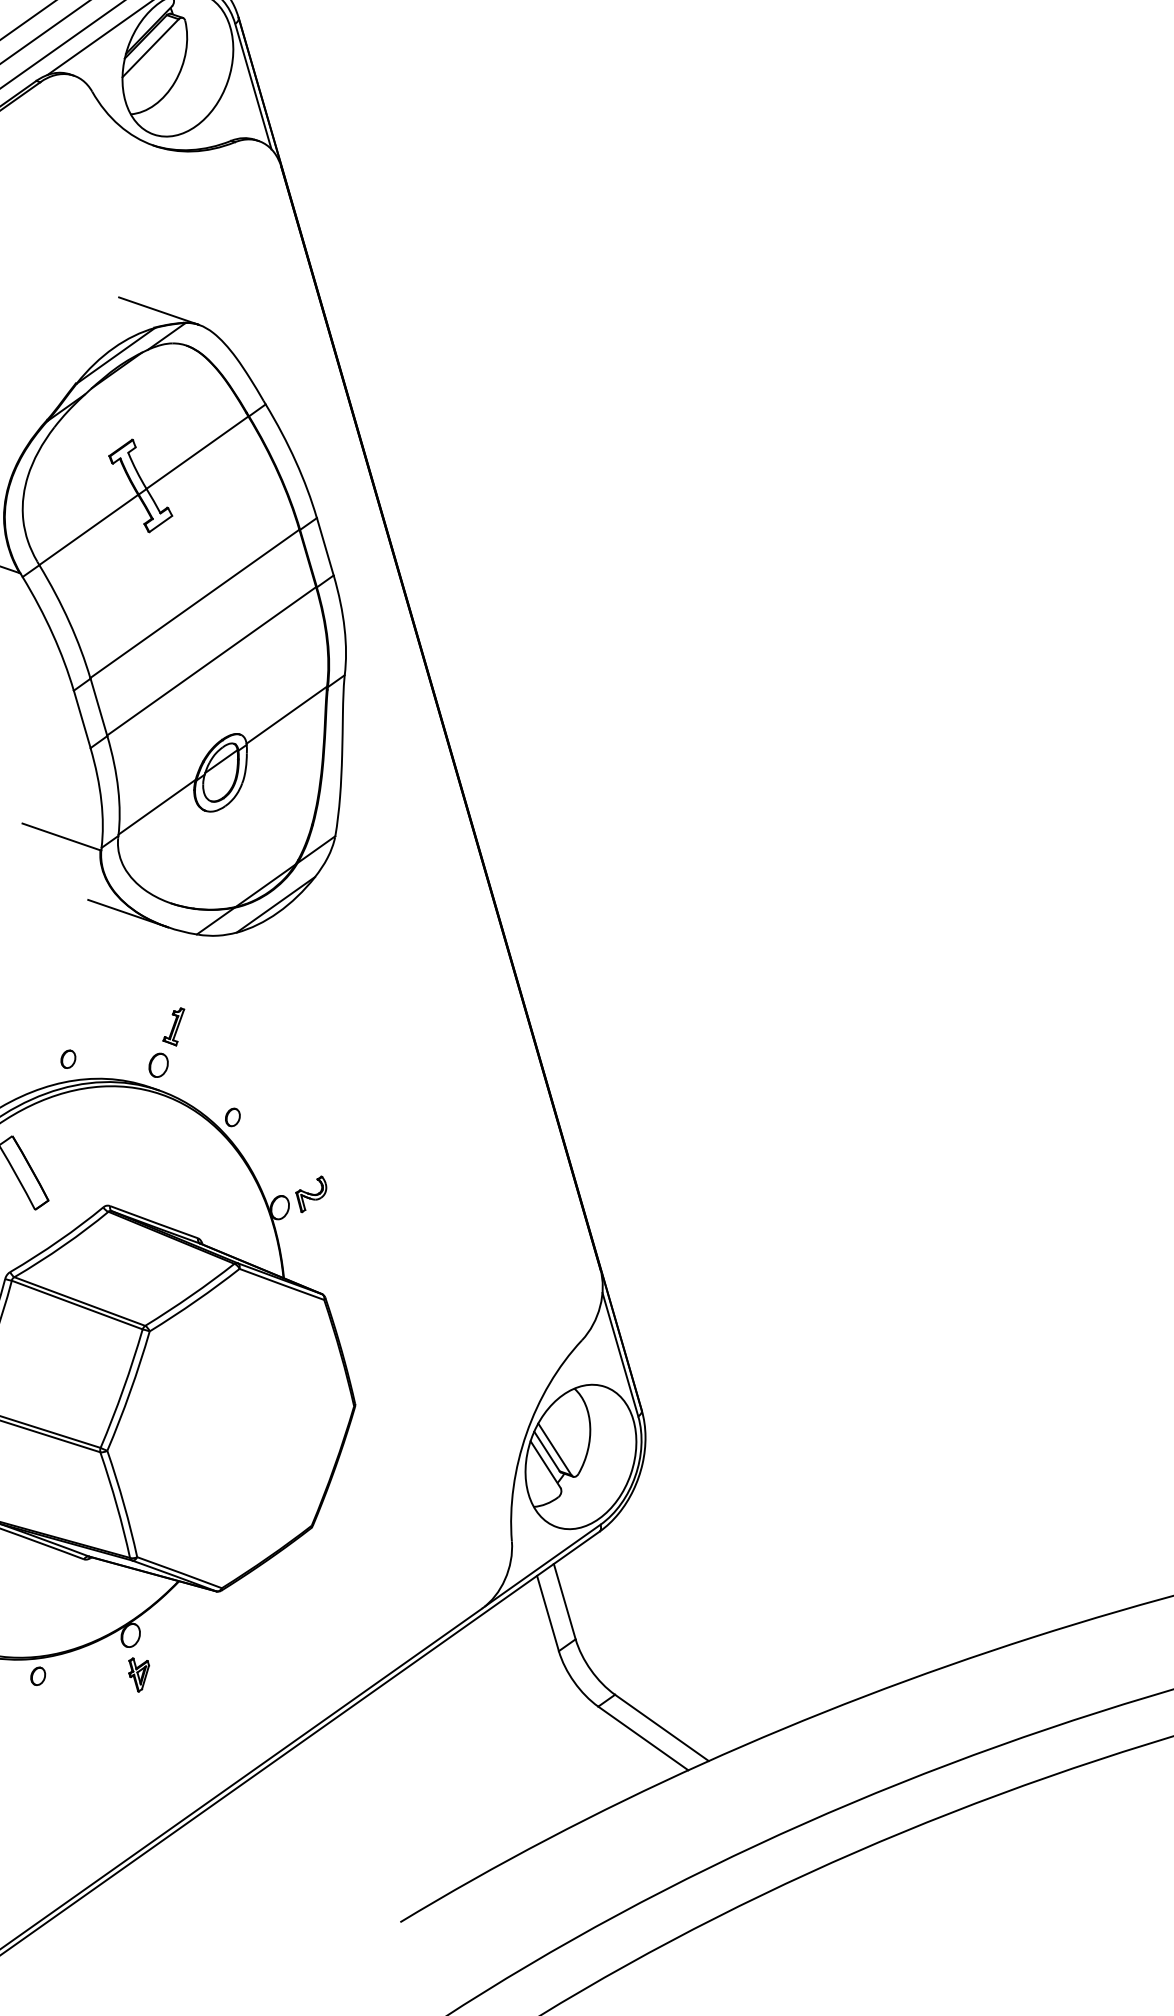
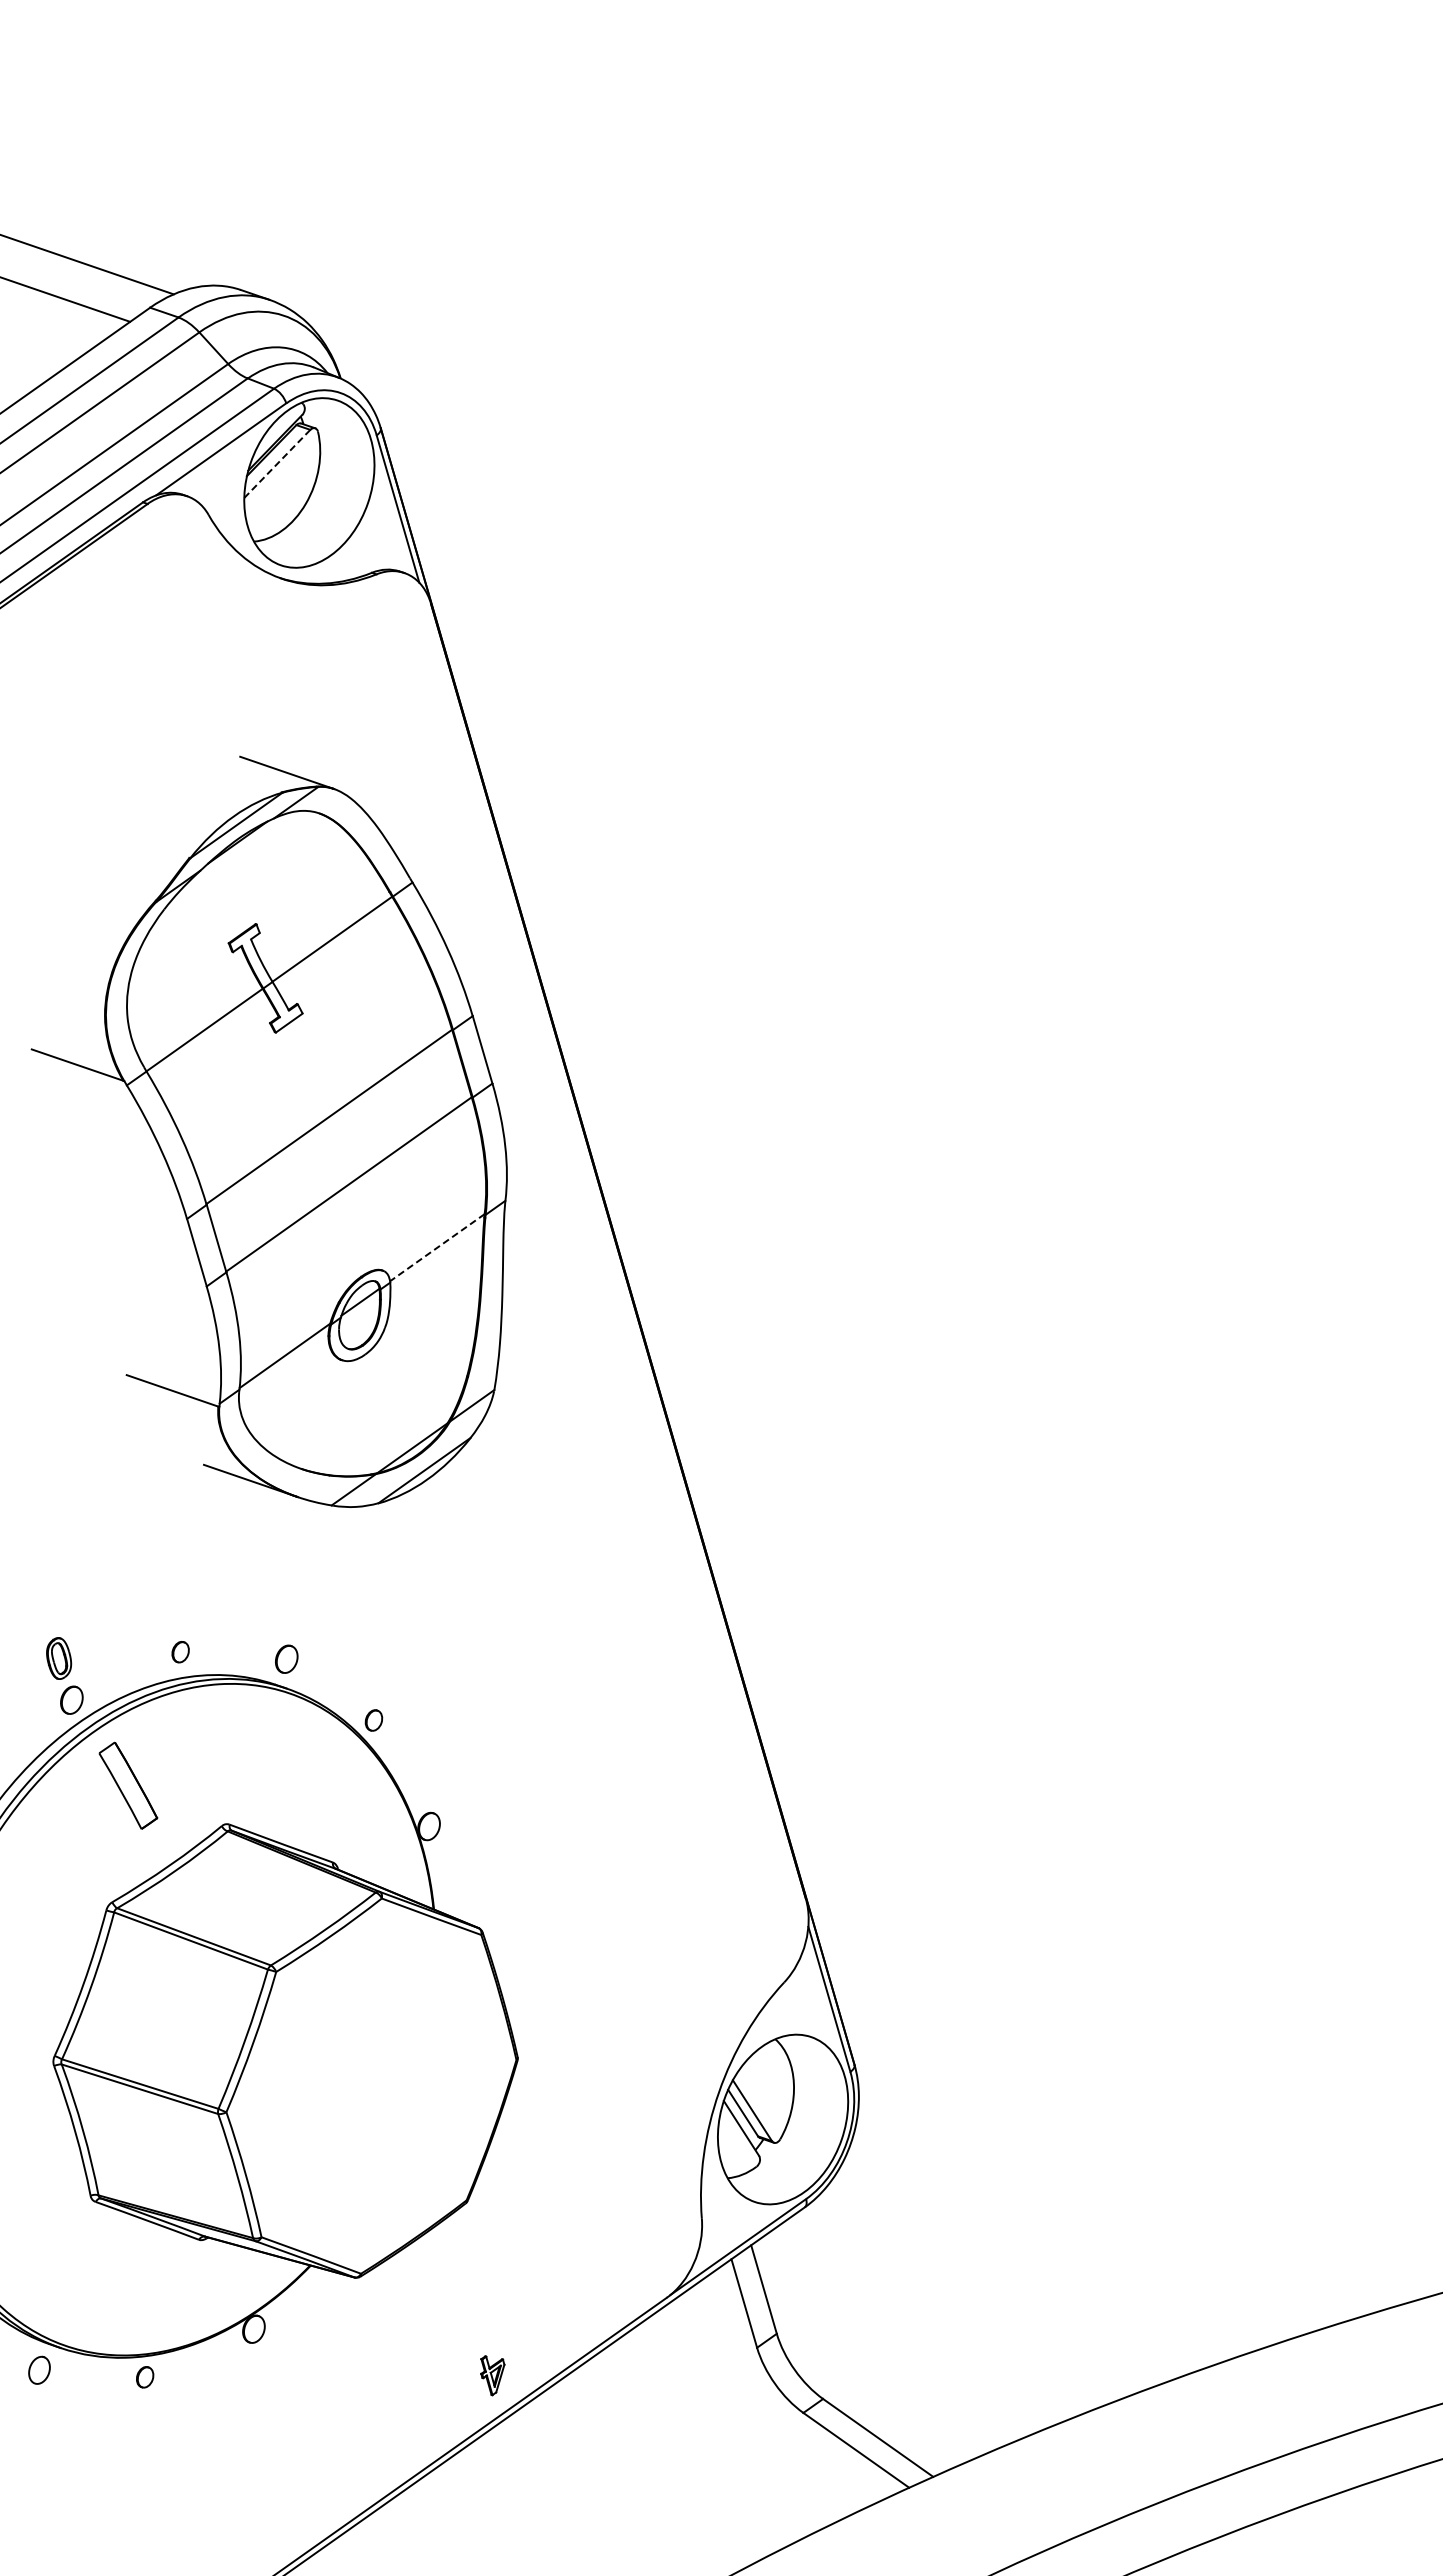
line: (149, 48) -> (276, 464), solid -> dashed
line: (286, 714) -> (437, 1247), solid -> dashed
part: (173, 1026) -> (304, 1613), removed
part: (310, 1194) -> (465, 1810), removed
part: (138, 1674) -> (492, 2375), moved

